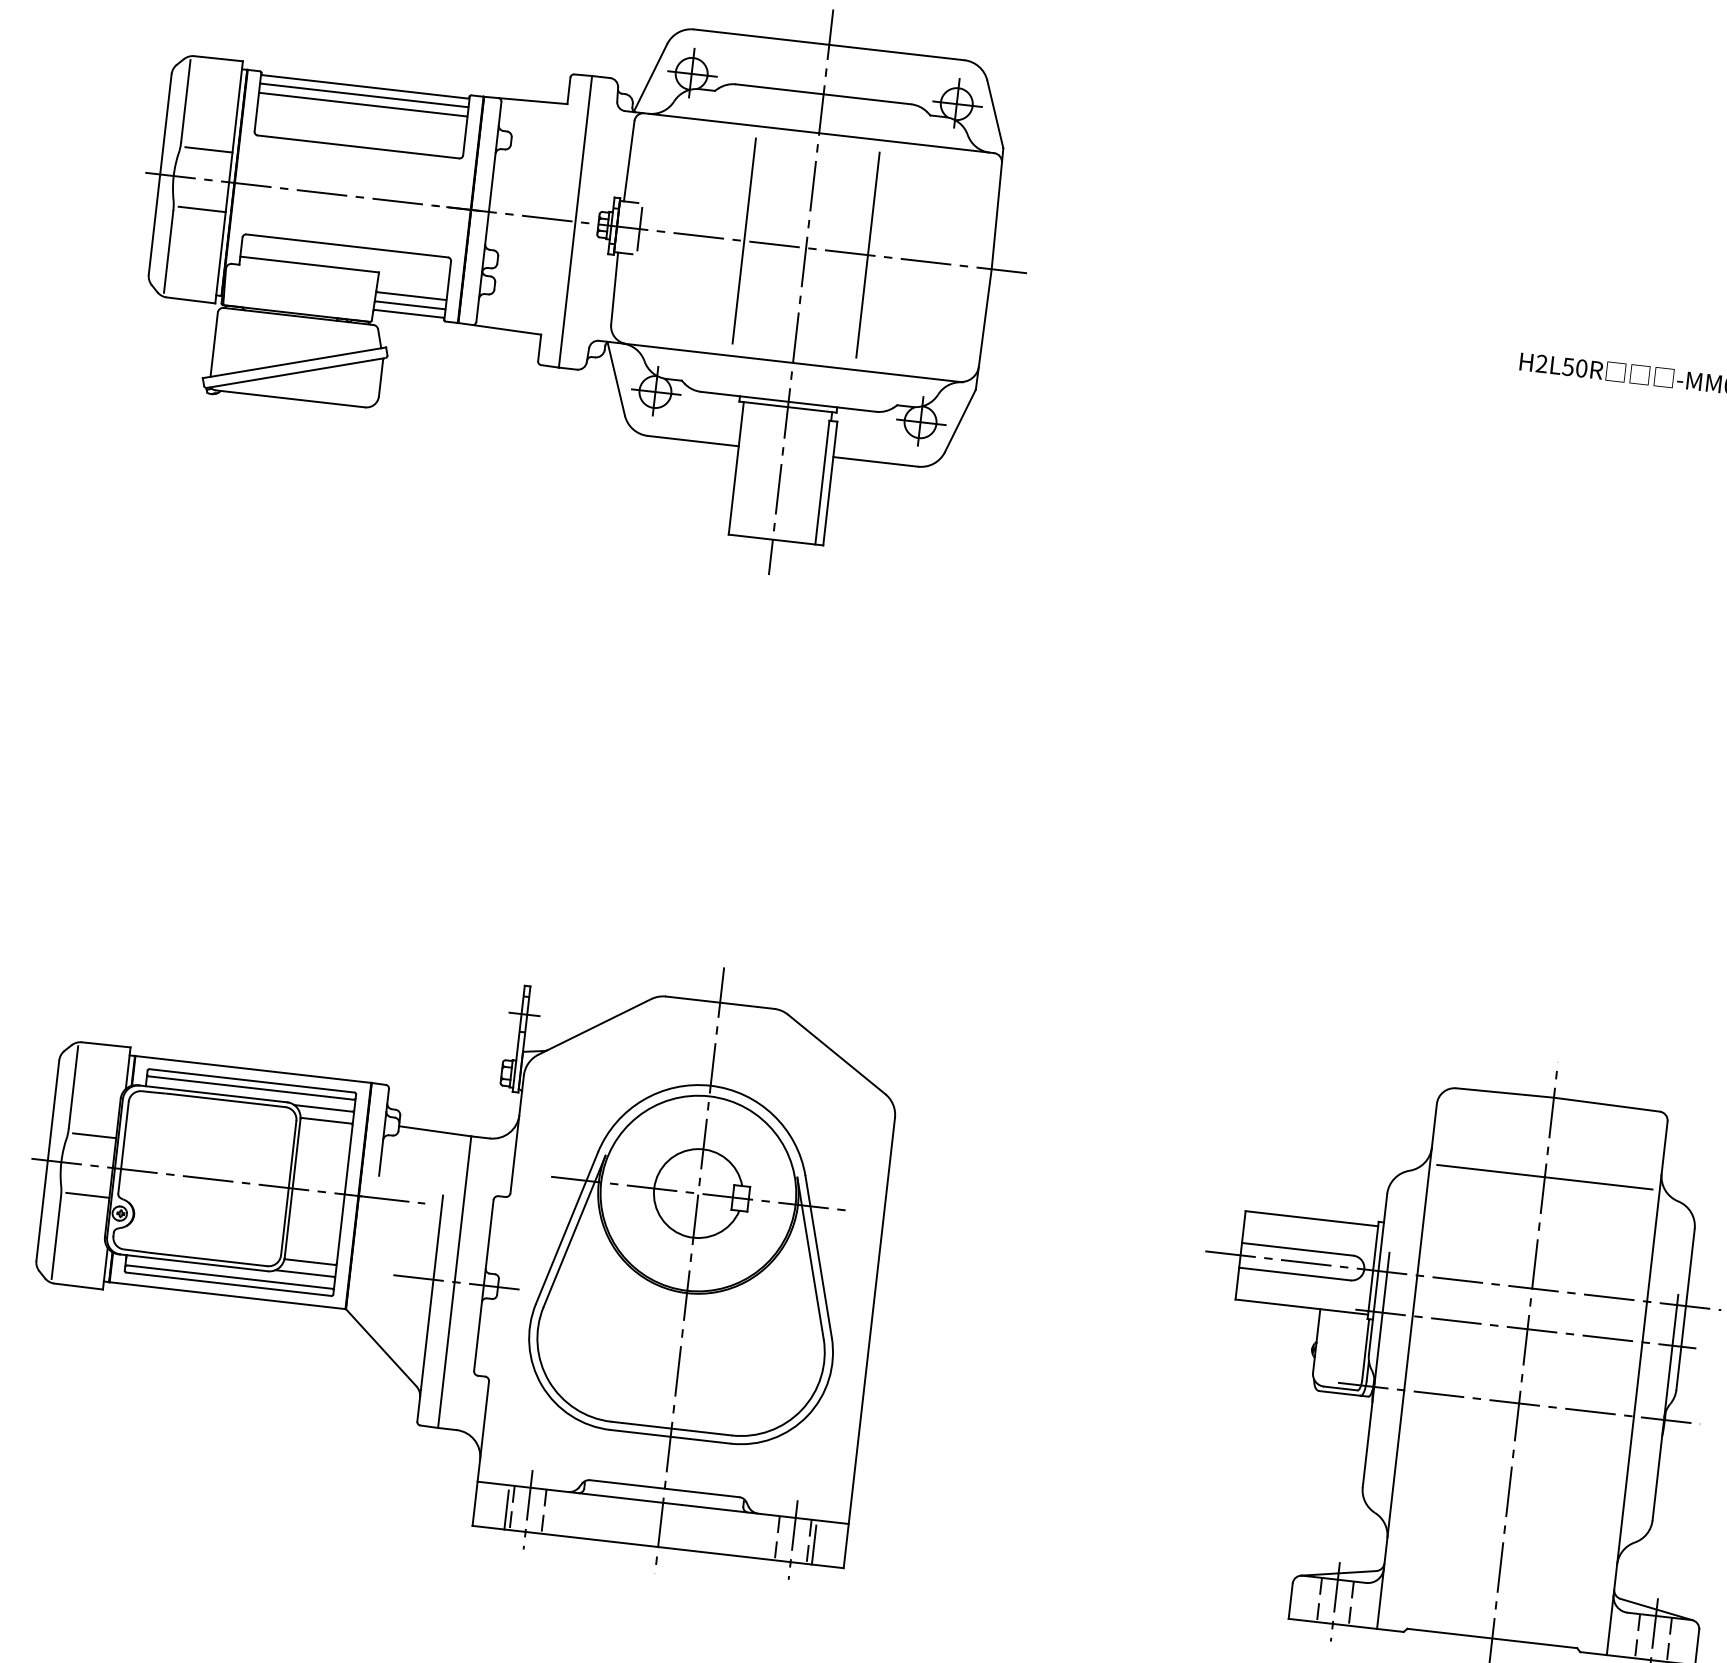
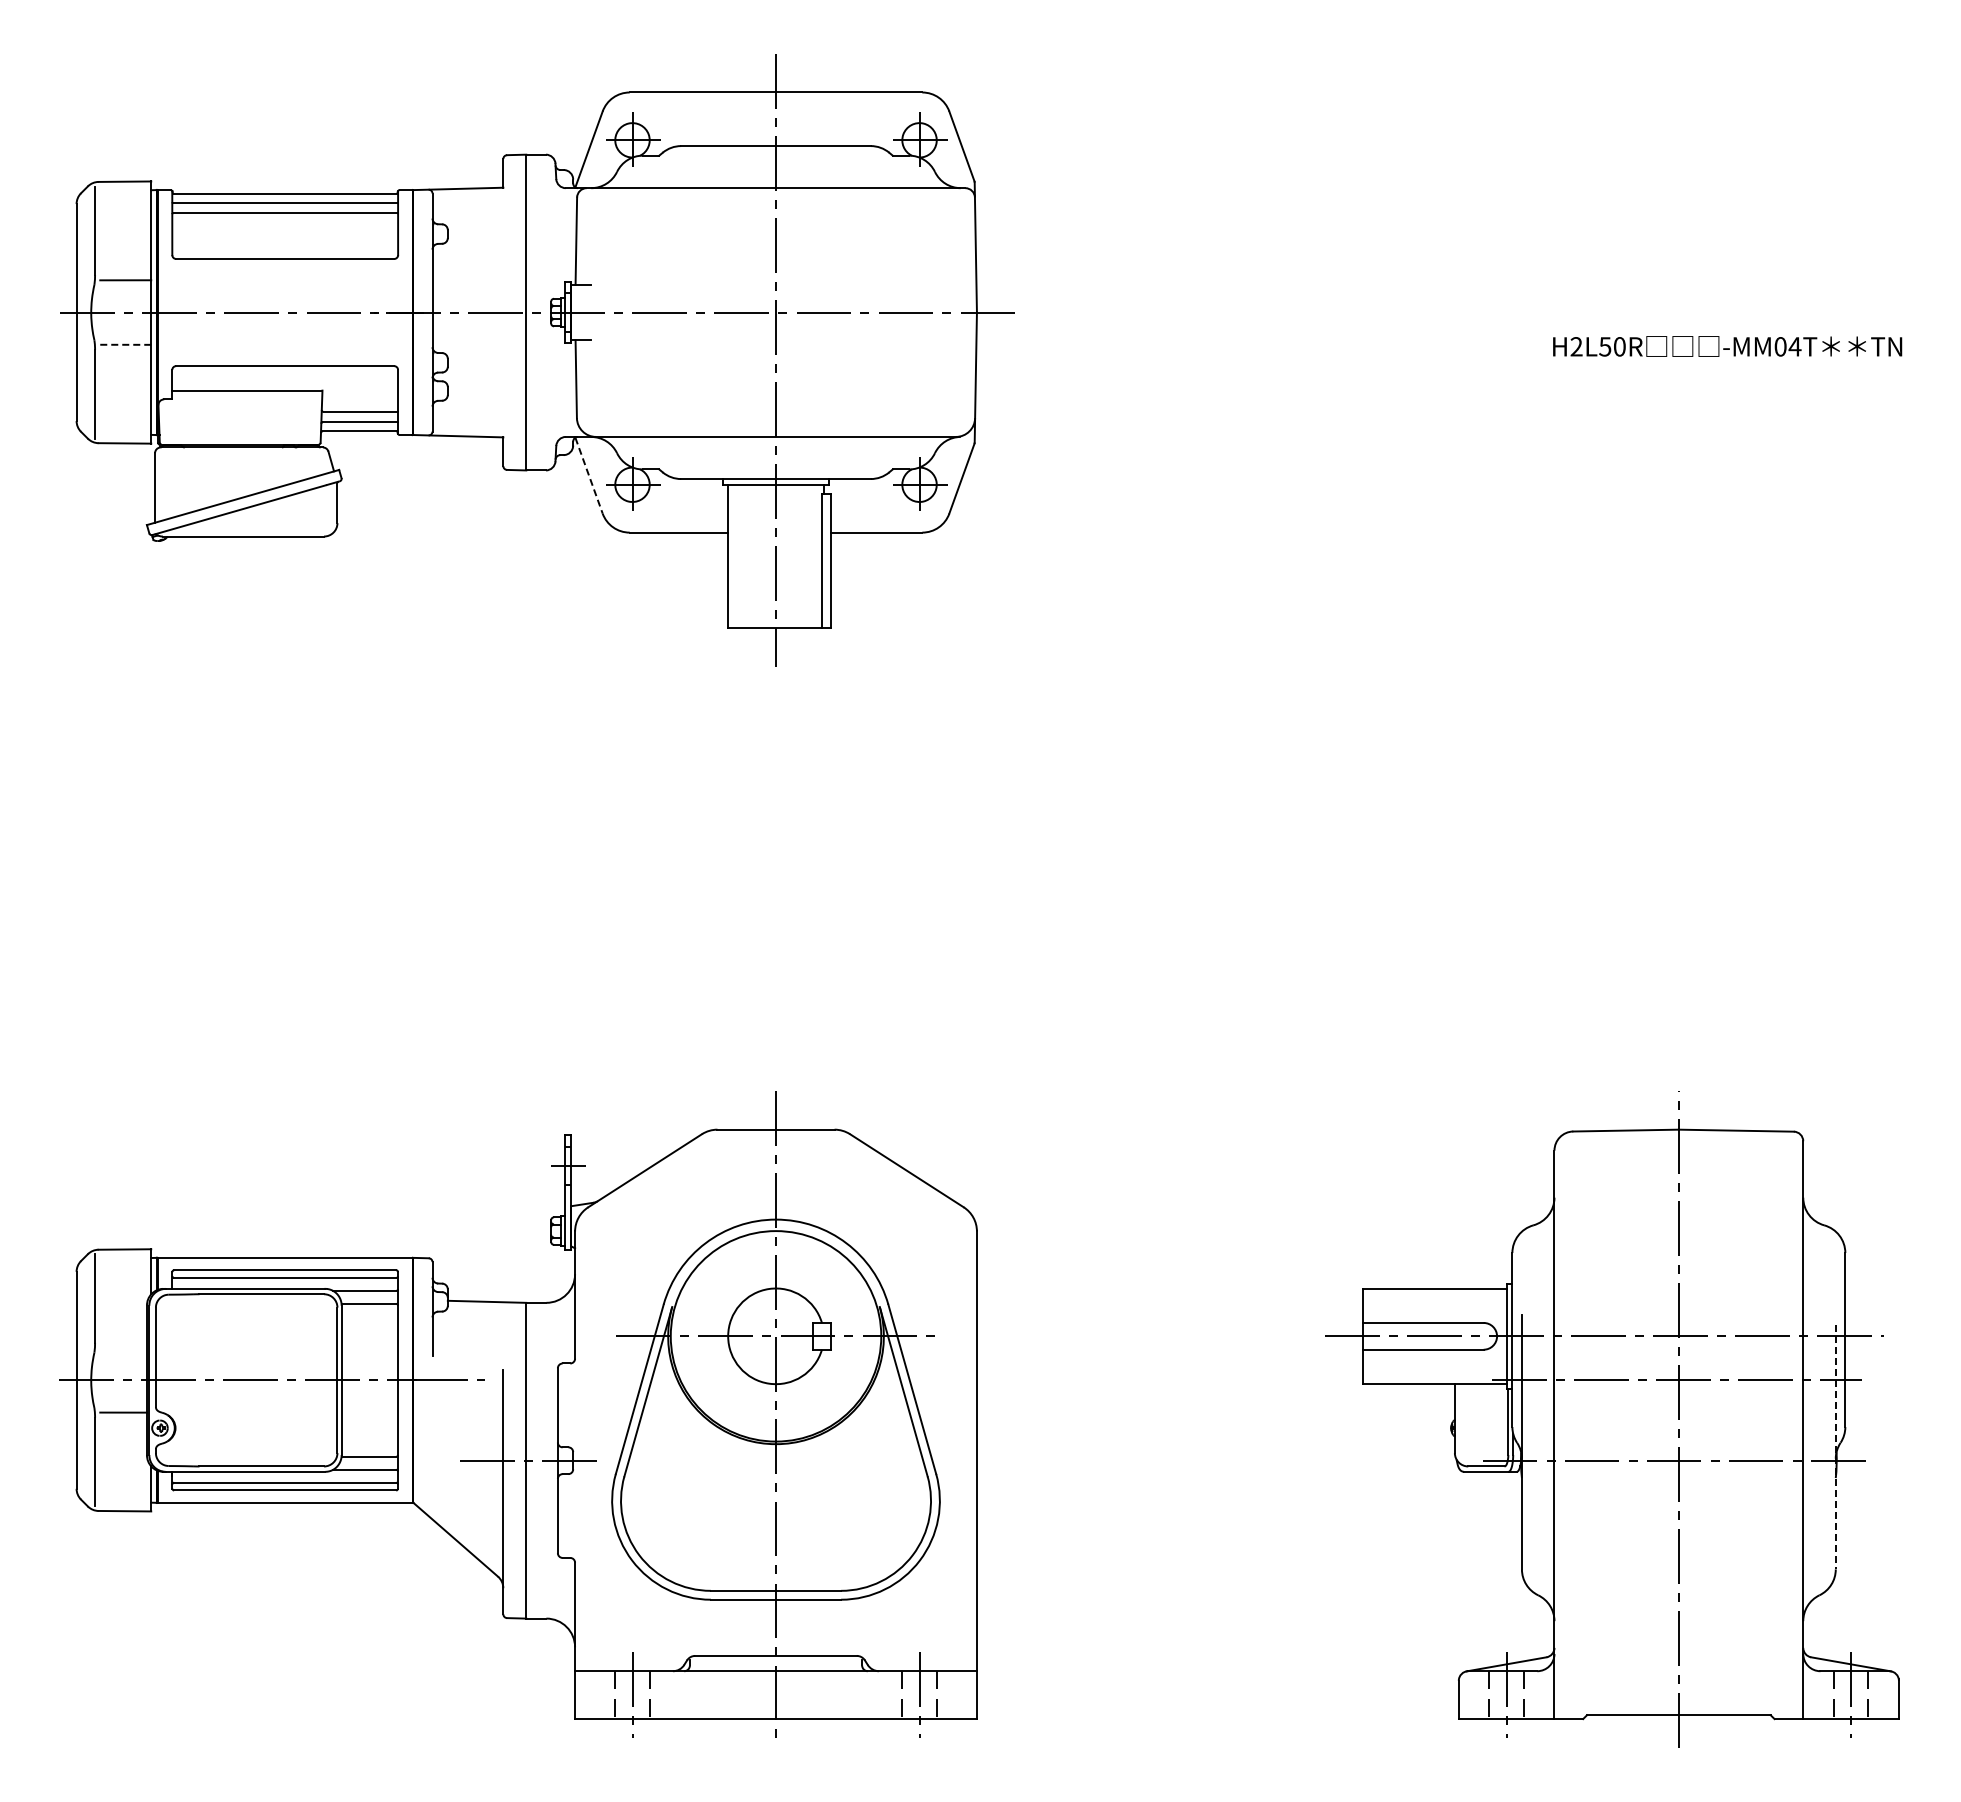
line: (202, 209) -> (126, 344), solid -> dashed
line: (639, 229) -> (595, 312), removed
line: (744, 241) -> (709, 312), removed
line: (868, 255) -> (843, 312), removed
line: (616, 379) -> (589, 476), solid -> dashed
line: (94, 1136) -> (123, 1348), removed
line: (1544, 1176) -> (1678, 1215), removed
line: (1665, 1407) -> (1835, 1447), solid -> dashed
line: (506, 1509) -> (609, 1697), removed
line: (814, 1544) -> (942, 1697), removed

